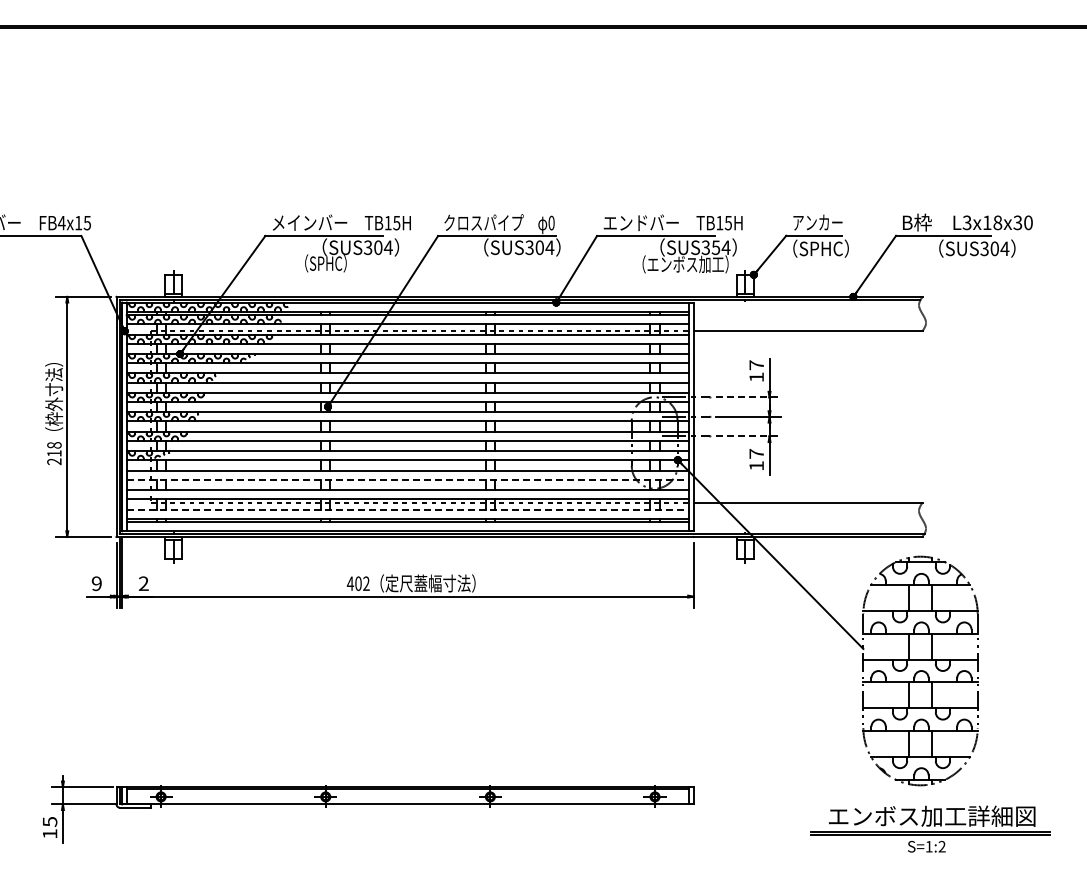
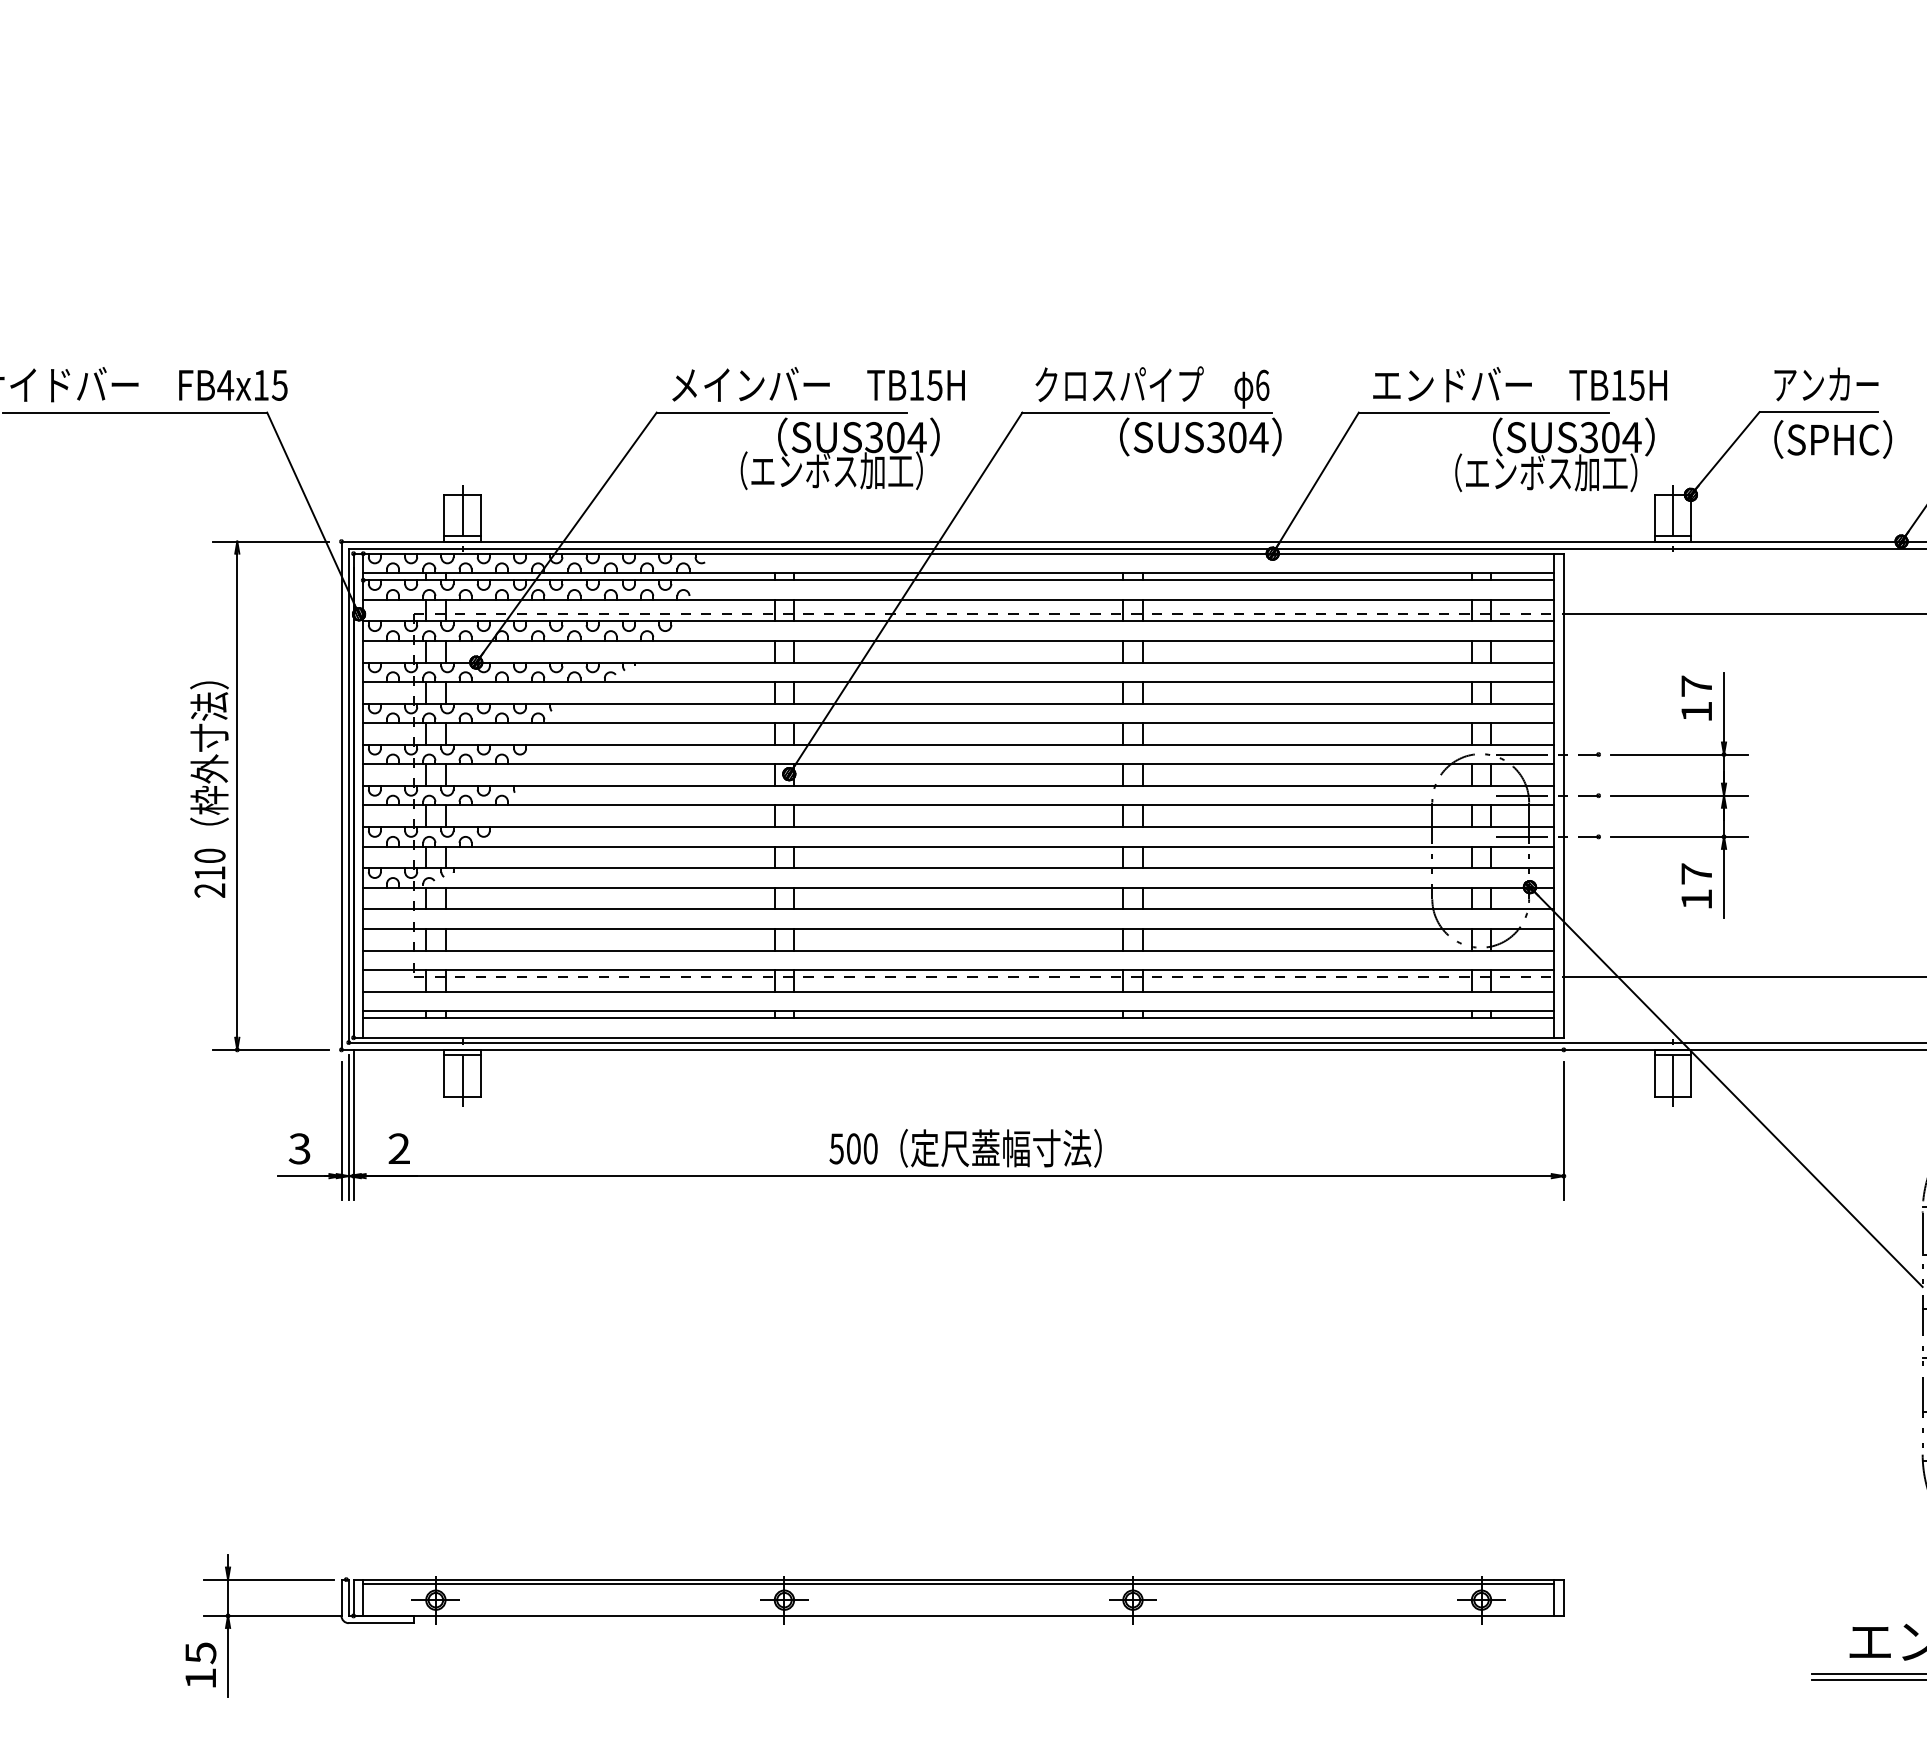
text: (551, 222) -> (1262, 384), 0 -> 6
text: (715, 247) -> (1609, 437), SUS354 -> SUS304
text: (350, 263) -> (836, 470), （SPHC） -> （エンボス加工）
line: (749, 397) -> (1681, 754), dashed -> solid
line: (749, 436) -> (1681, 837), dashed -> solid
text: (54, 445) -> (210, 856), 218 -> 210
line: (408, 479) -> (959, 928), dashed -> solid
line: (408, 509) -> (959, 991), dashed -> solid
text: (96, 583) -> (299, 1148), 9 -> 3
text: (357, 583) -> (851, 1148), 402 -> 500

